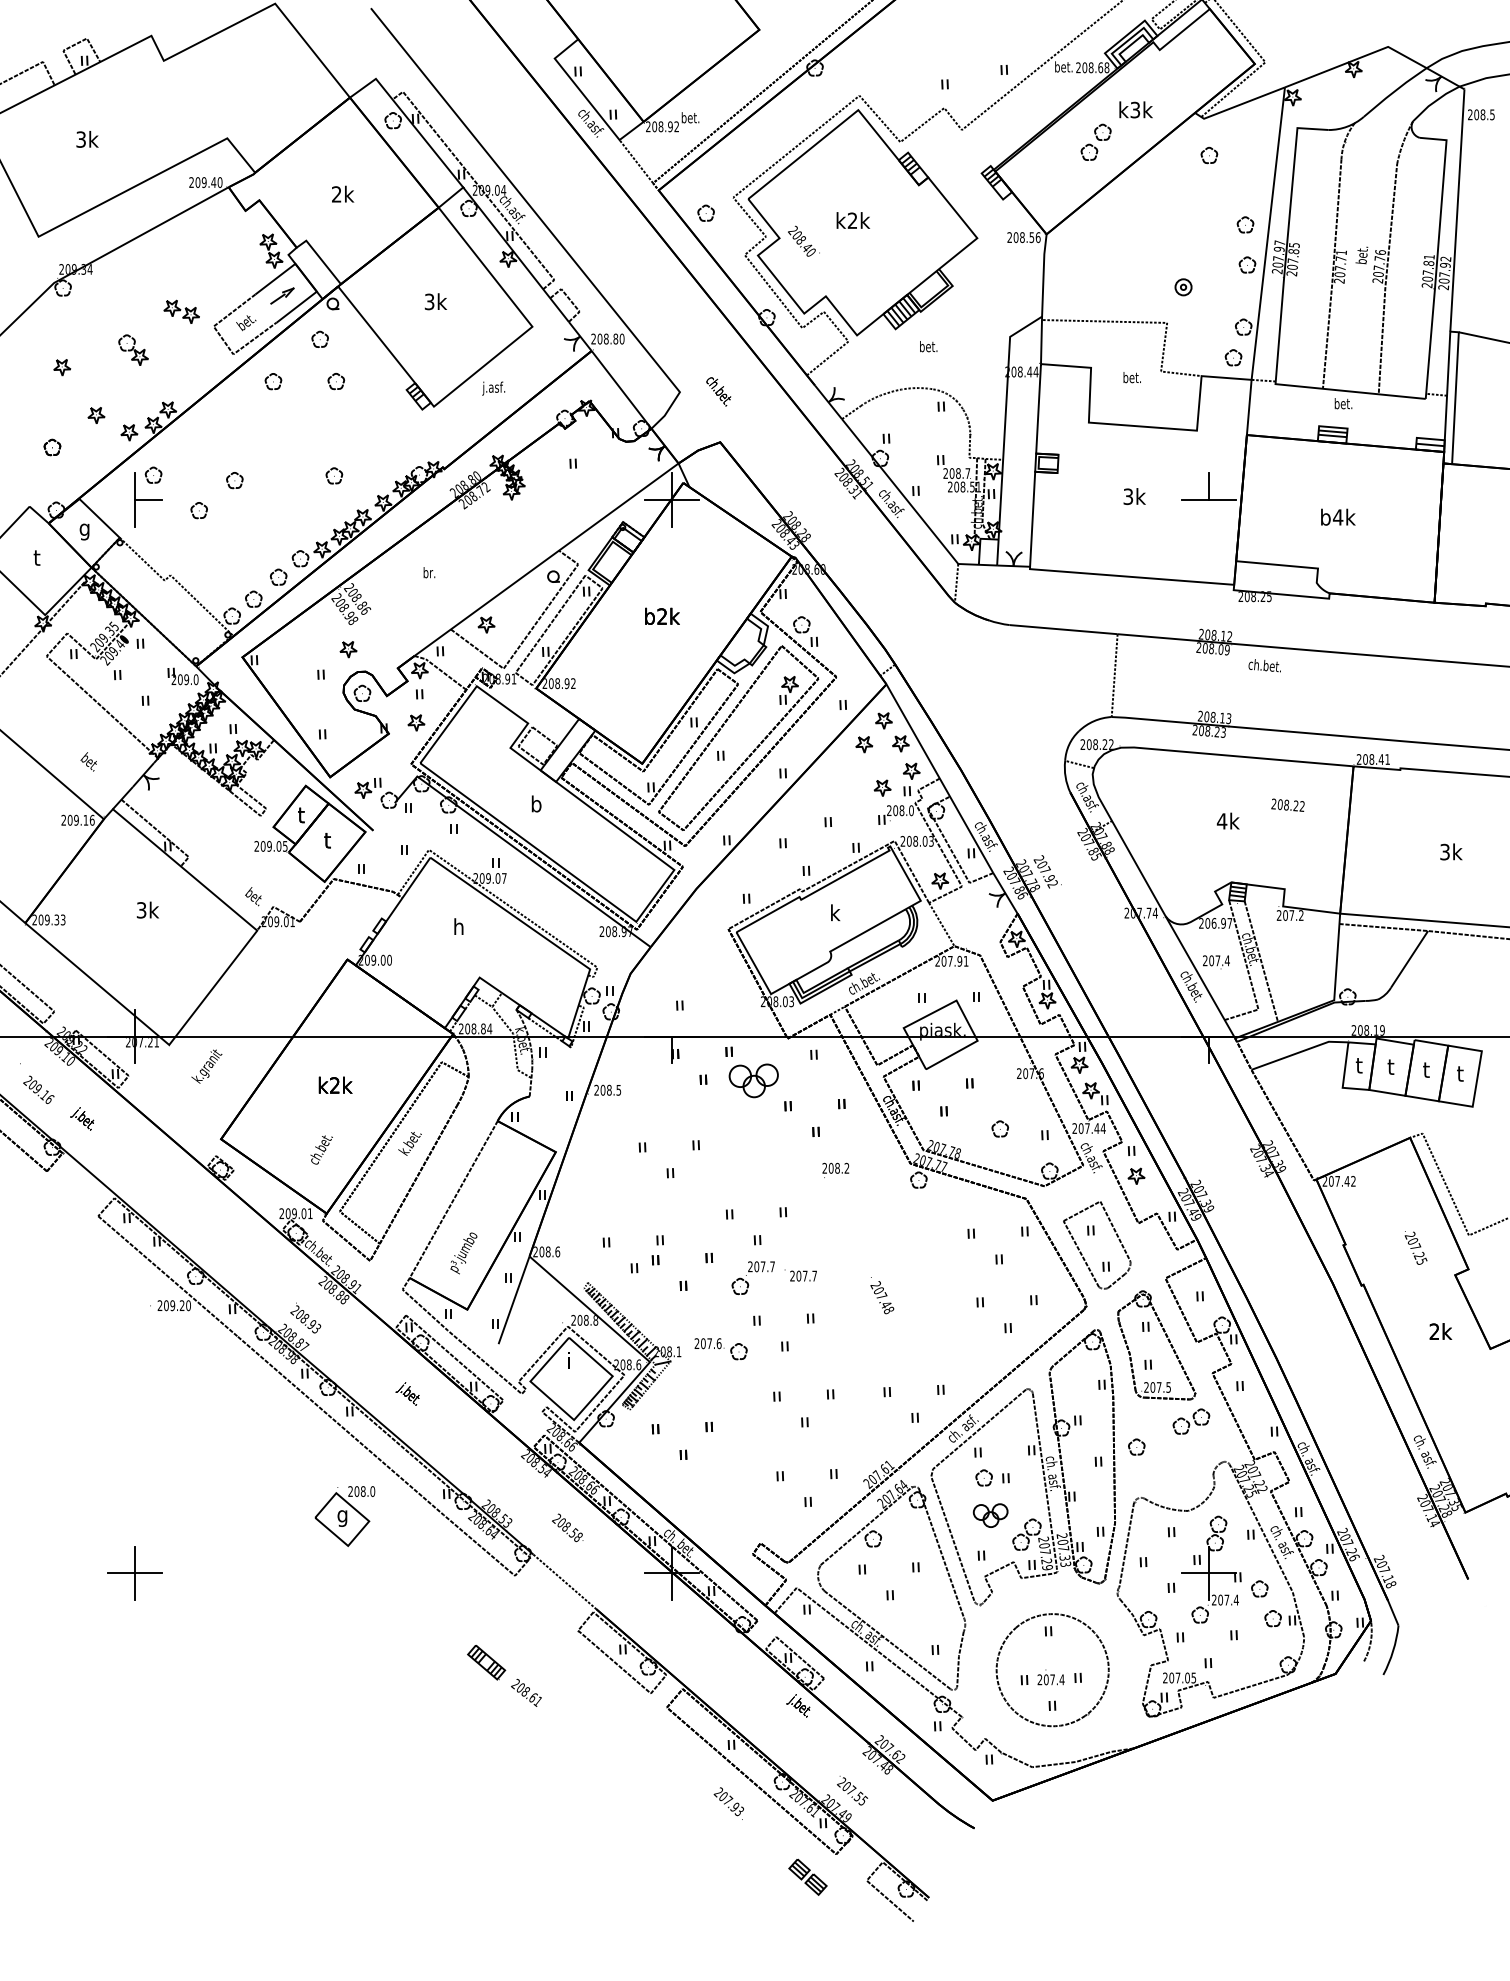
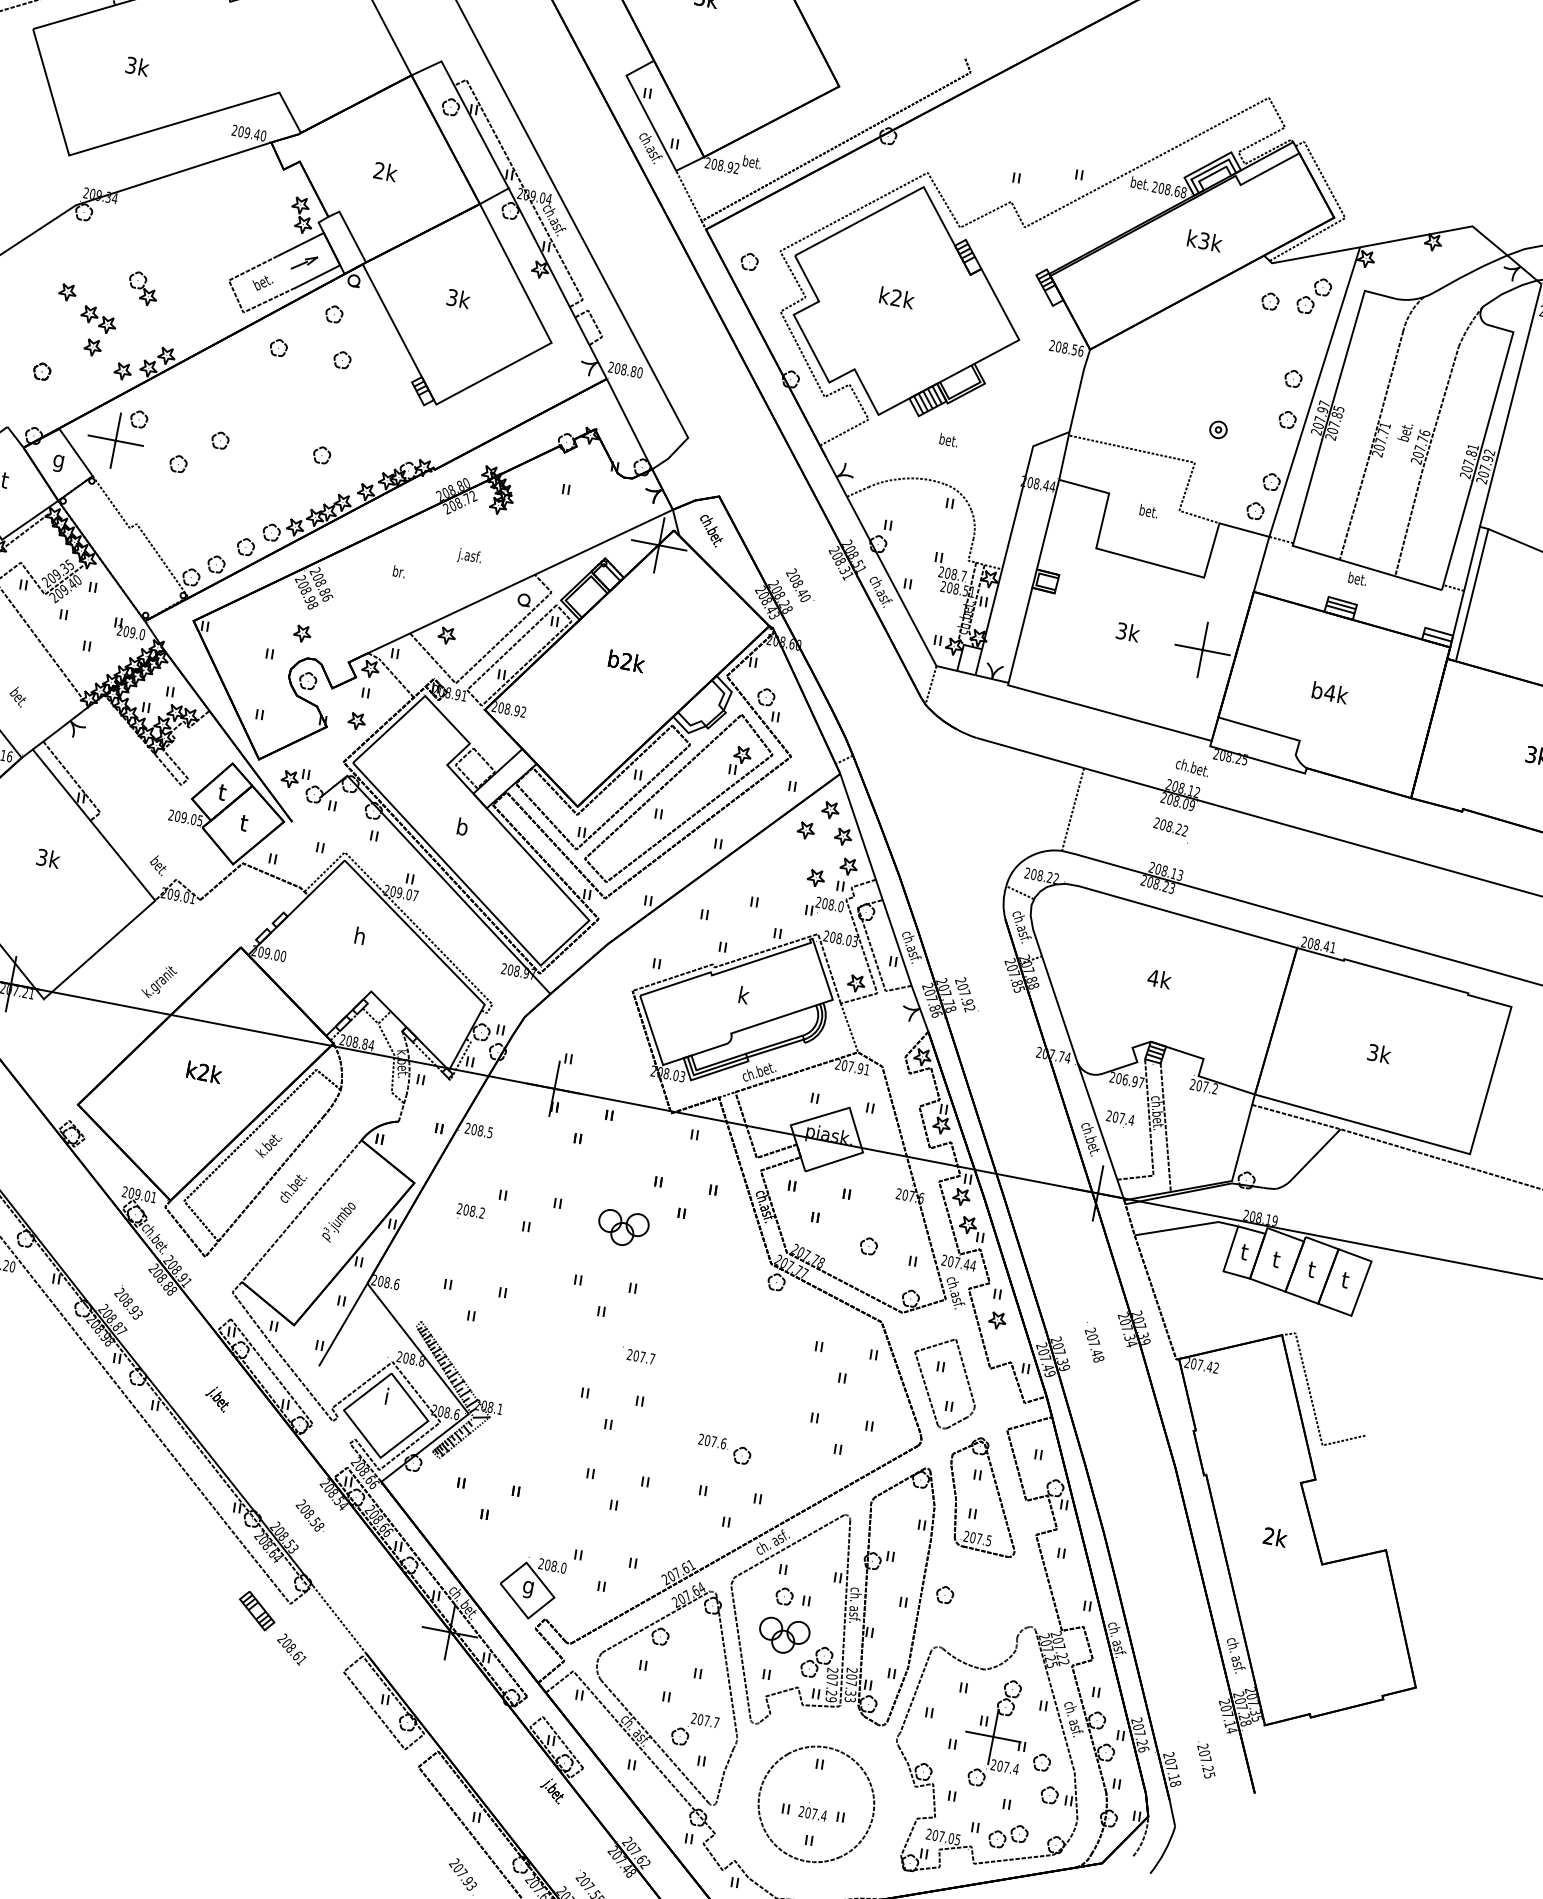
part: (1095, 141) -> (1313, 295), moved
text: (803, 240) -> (800, 584), moved
part: (181, 311) -> (98, 319), moved
text: (493, 388) -> (469, 556), moved
text: (718, 391) -> (710, 530), moved
line: (121, 499) -> (101, 437), added
line: (1208, 512) -> (1199, 662), added
text: (1264, 665) -> (1192, 767), moved
text: (1289, 807) -> (1171, 829), moved
line: (672, 1022) -> (557, 1074), added
line: (1208, 1022) -> (1100, 1179), added
text: (206, 1066) -> (158, 981), moved
part: (753, 1080) -> (622, 1227), moved
text: (321, 1149) -> (293, 1188), moved
text: (835, 1169) -> (470, 1212), moved
text: (1415, 1247) -> (1205, 1760), moved
text: (463, 1253) -> (338, 1222), moved
part: (752, 1278) -> (693, 1730), moved
part: (685, 1280) -> (520, 1338), removed
text: (882, 1295) -> (1095, 1342), moved
part: (720, 1349) -> (723, 1449), moved
part: (1191, 1421) -> (1008, 1836), moved
part: (990, 1515) -> (783, 1635), size x1.43
part: (344, 1516) -> (530, 1587), moved
text: (567, 1527) -> (310, 1515), moved
part: (504, 1675) -> (272, 1627), moved

